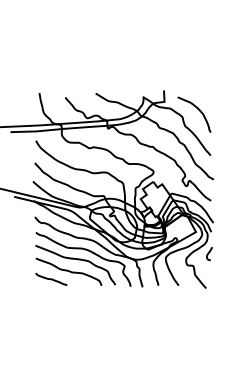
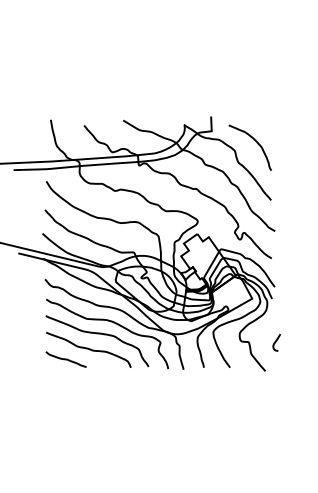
curve: (209, 253) -> (276, 342), moved

